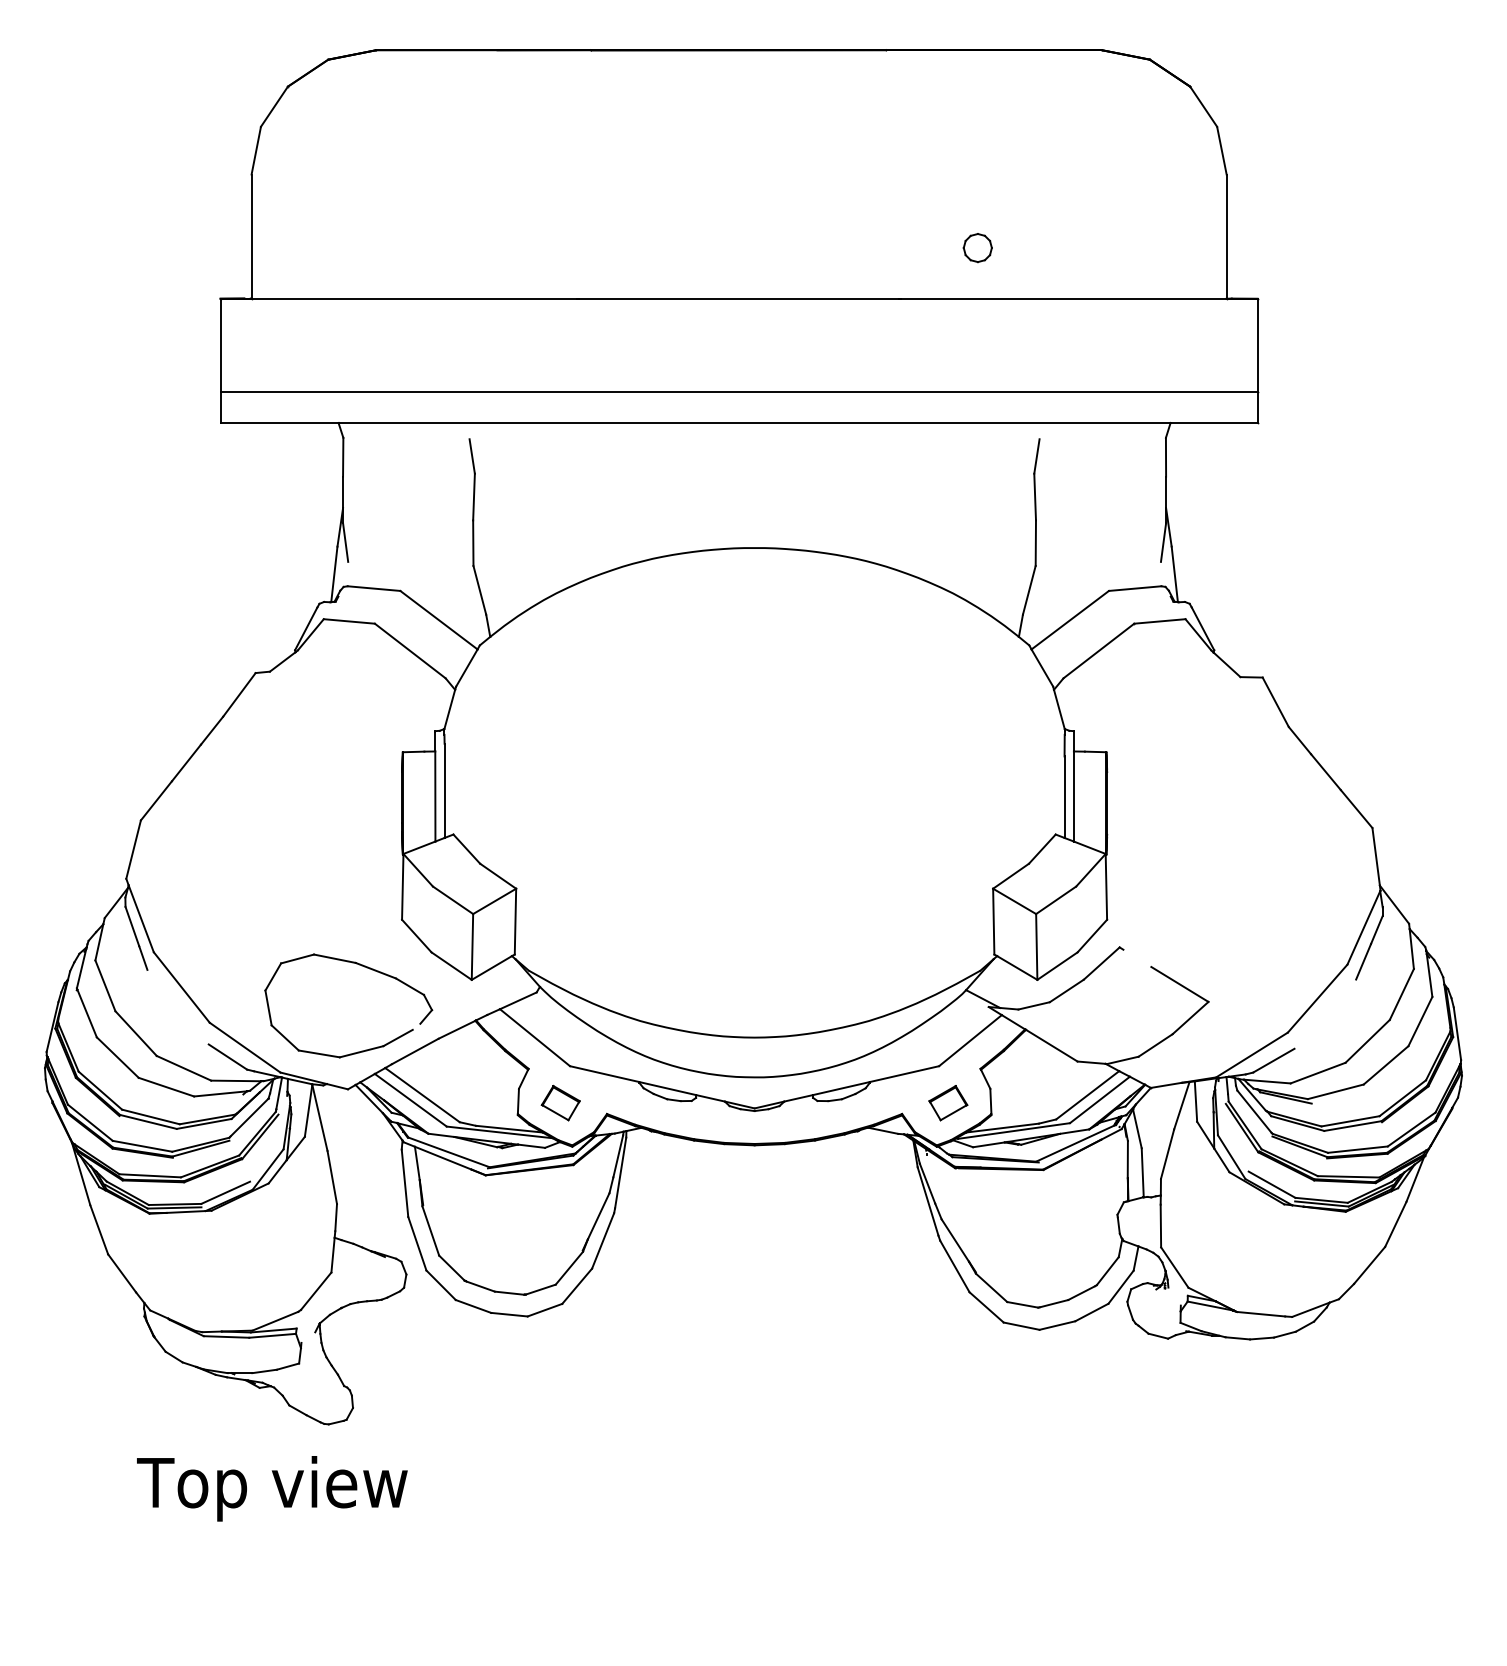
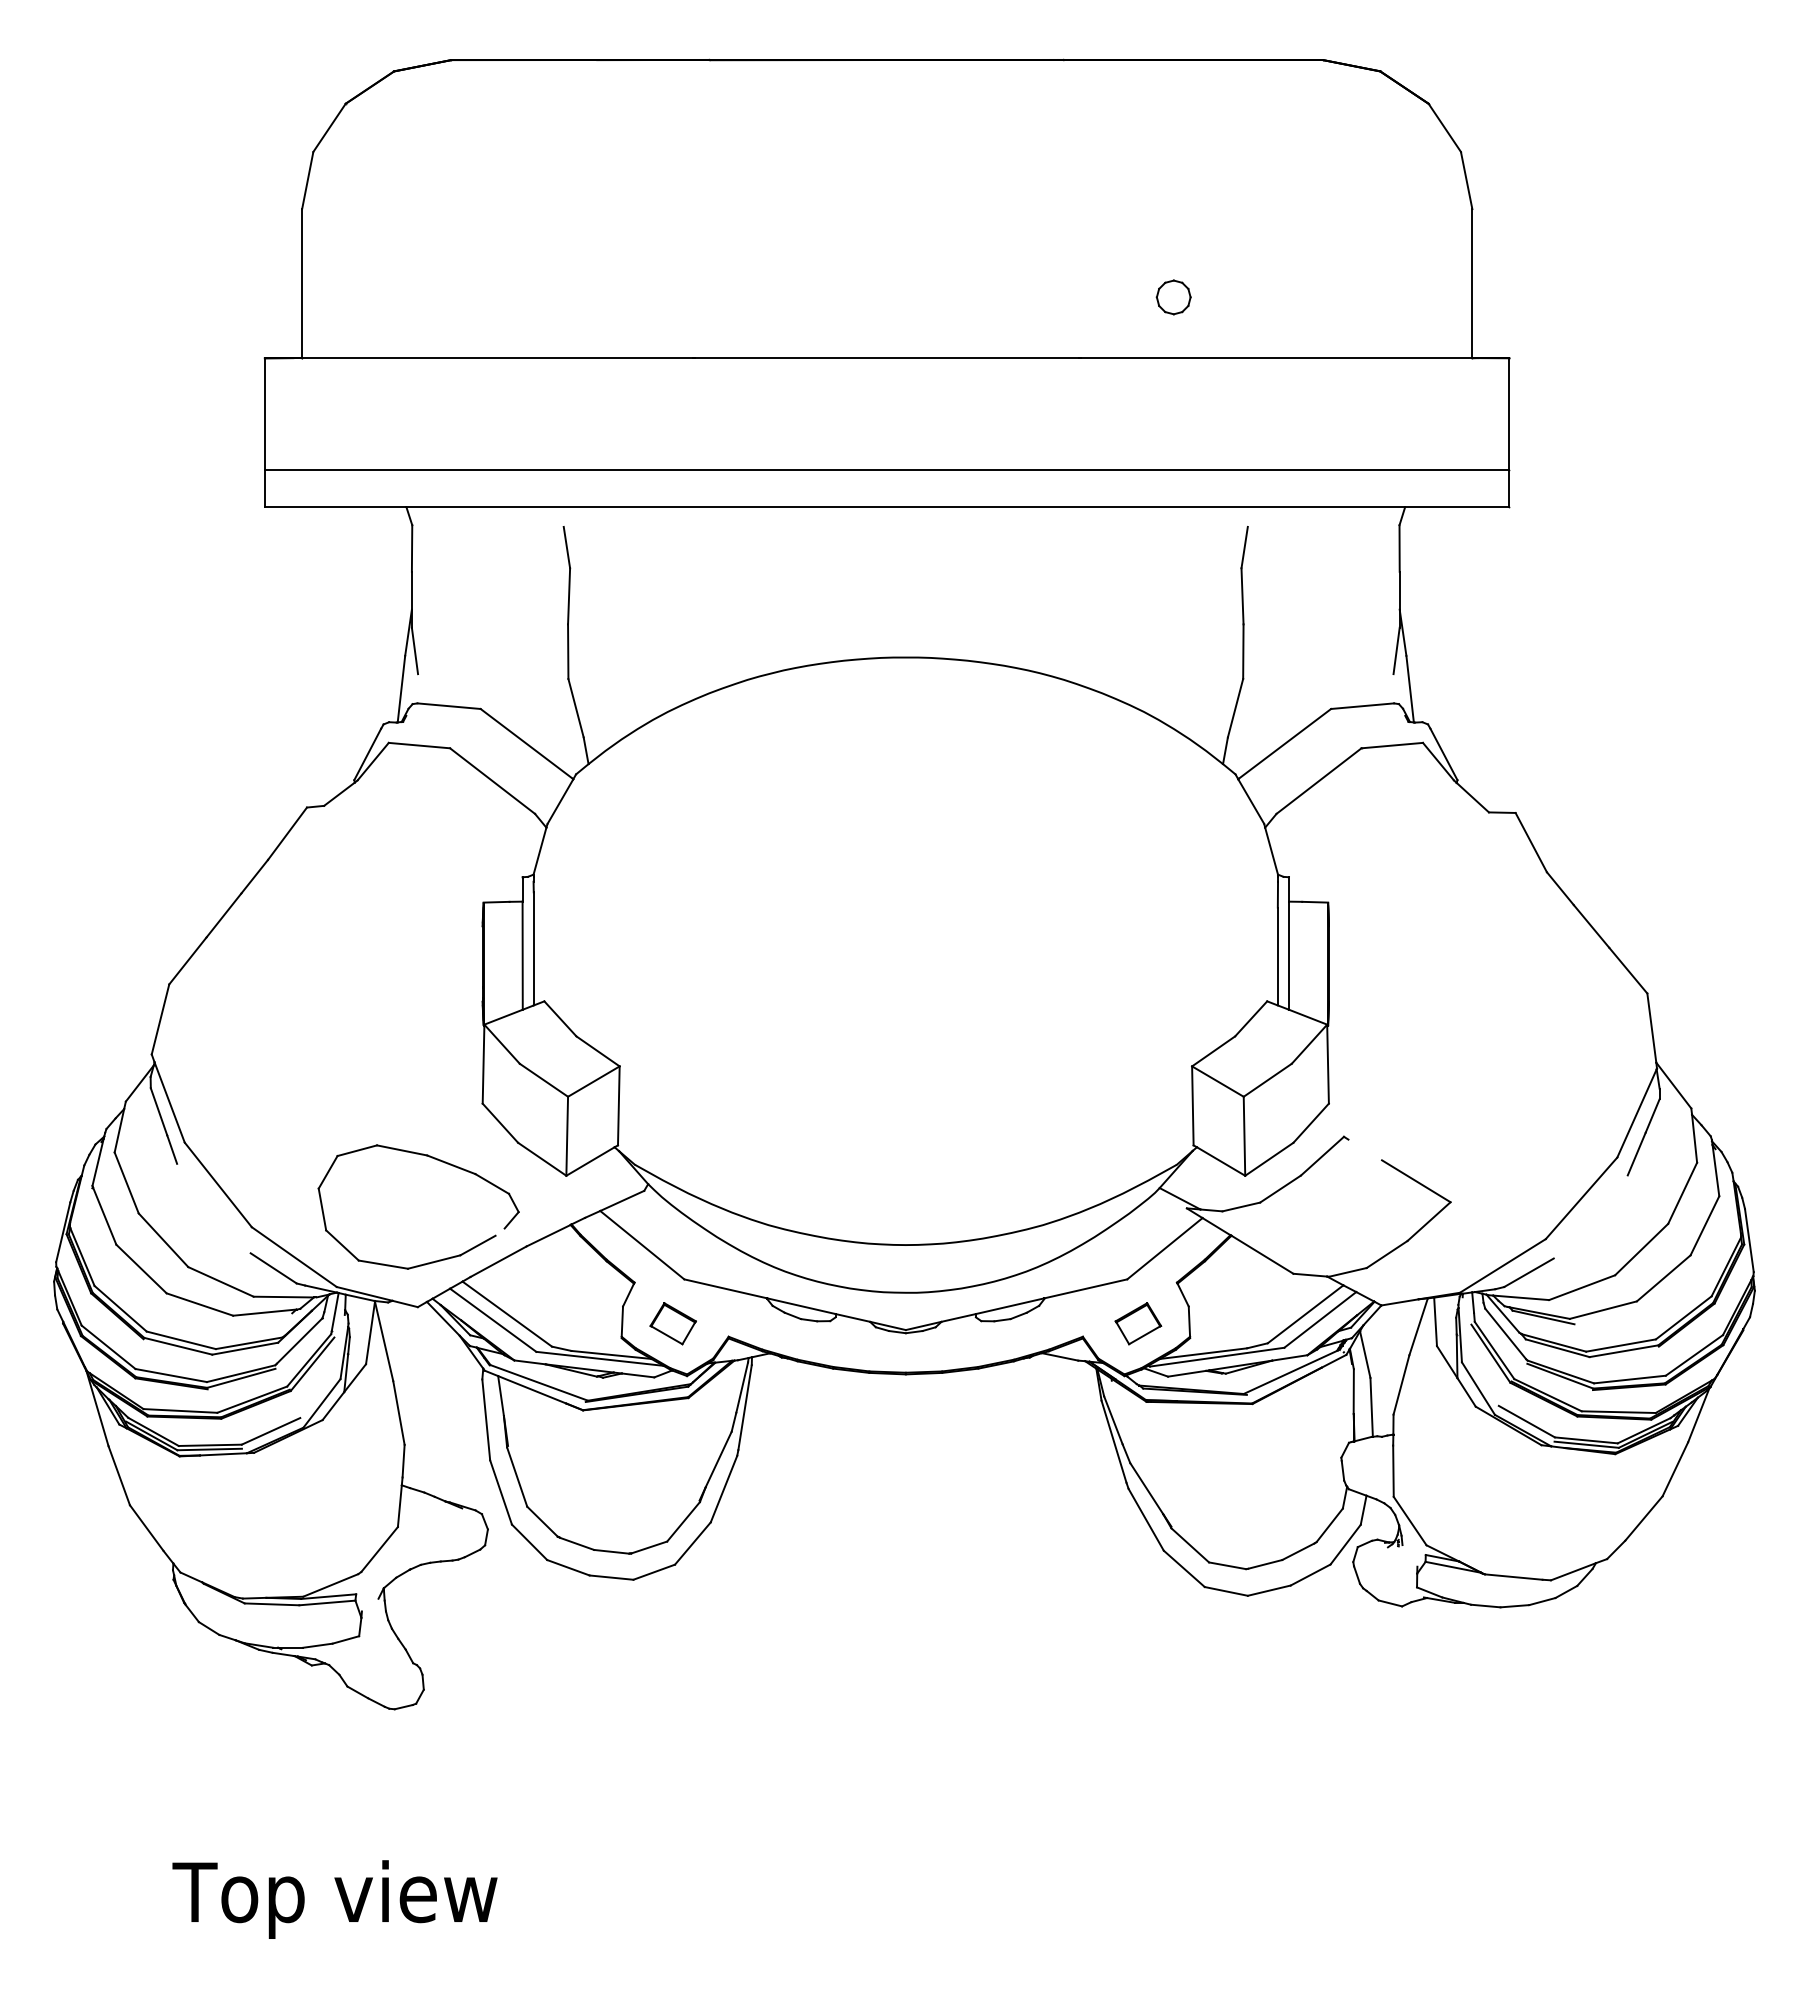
text: (271, 1488) -> (334, 1899), moved

